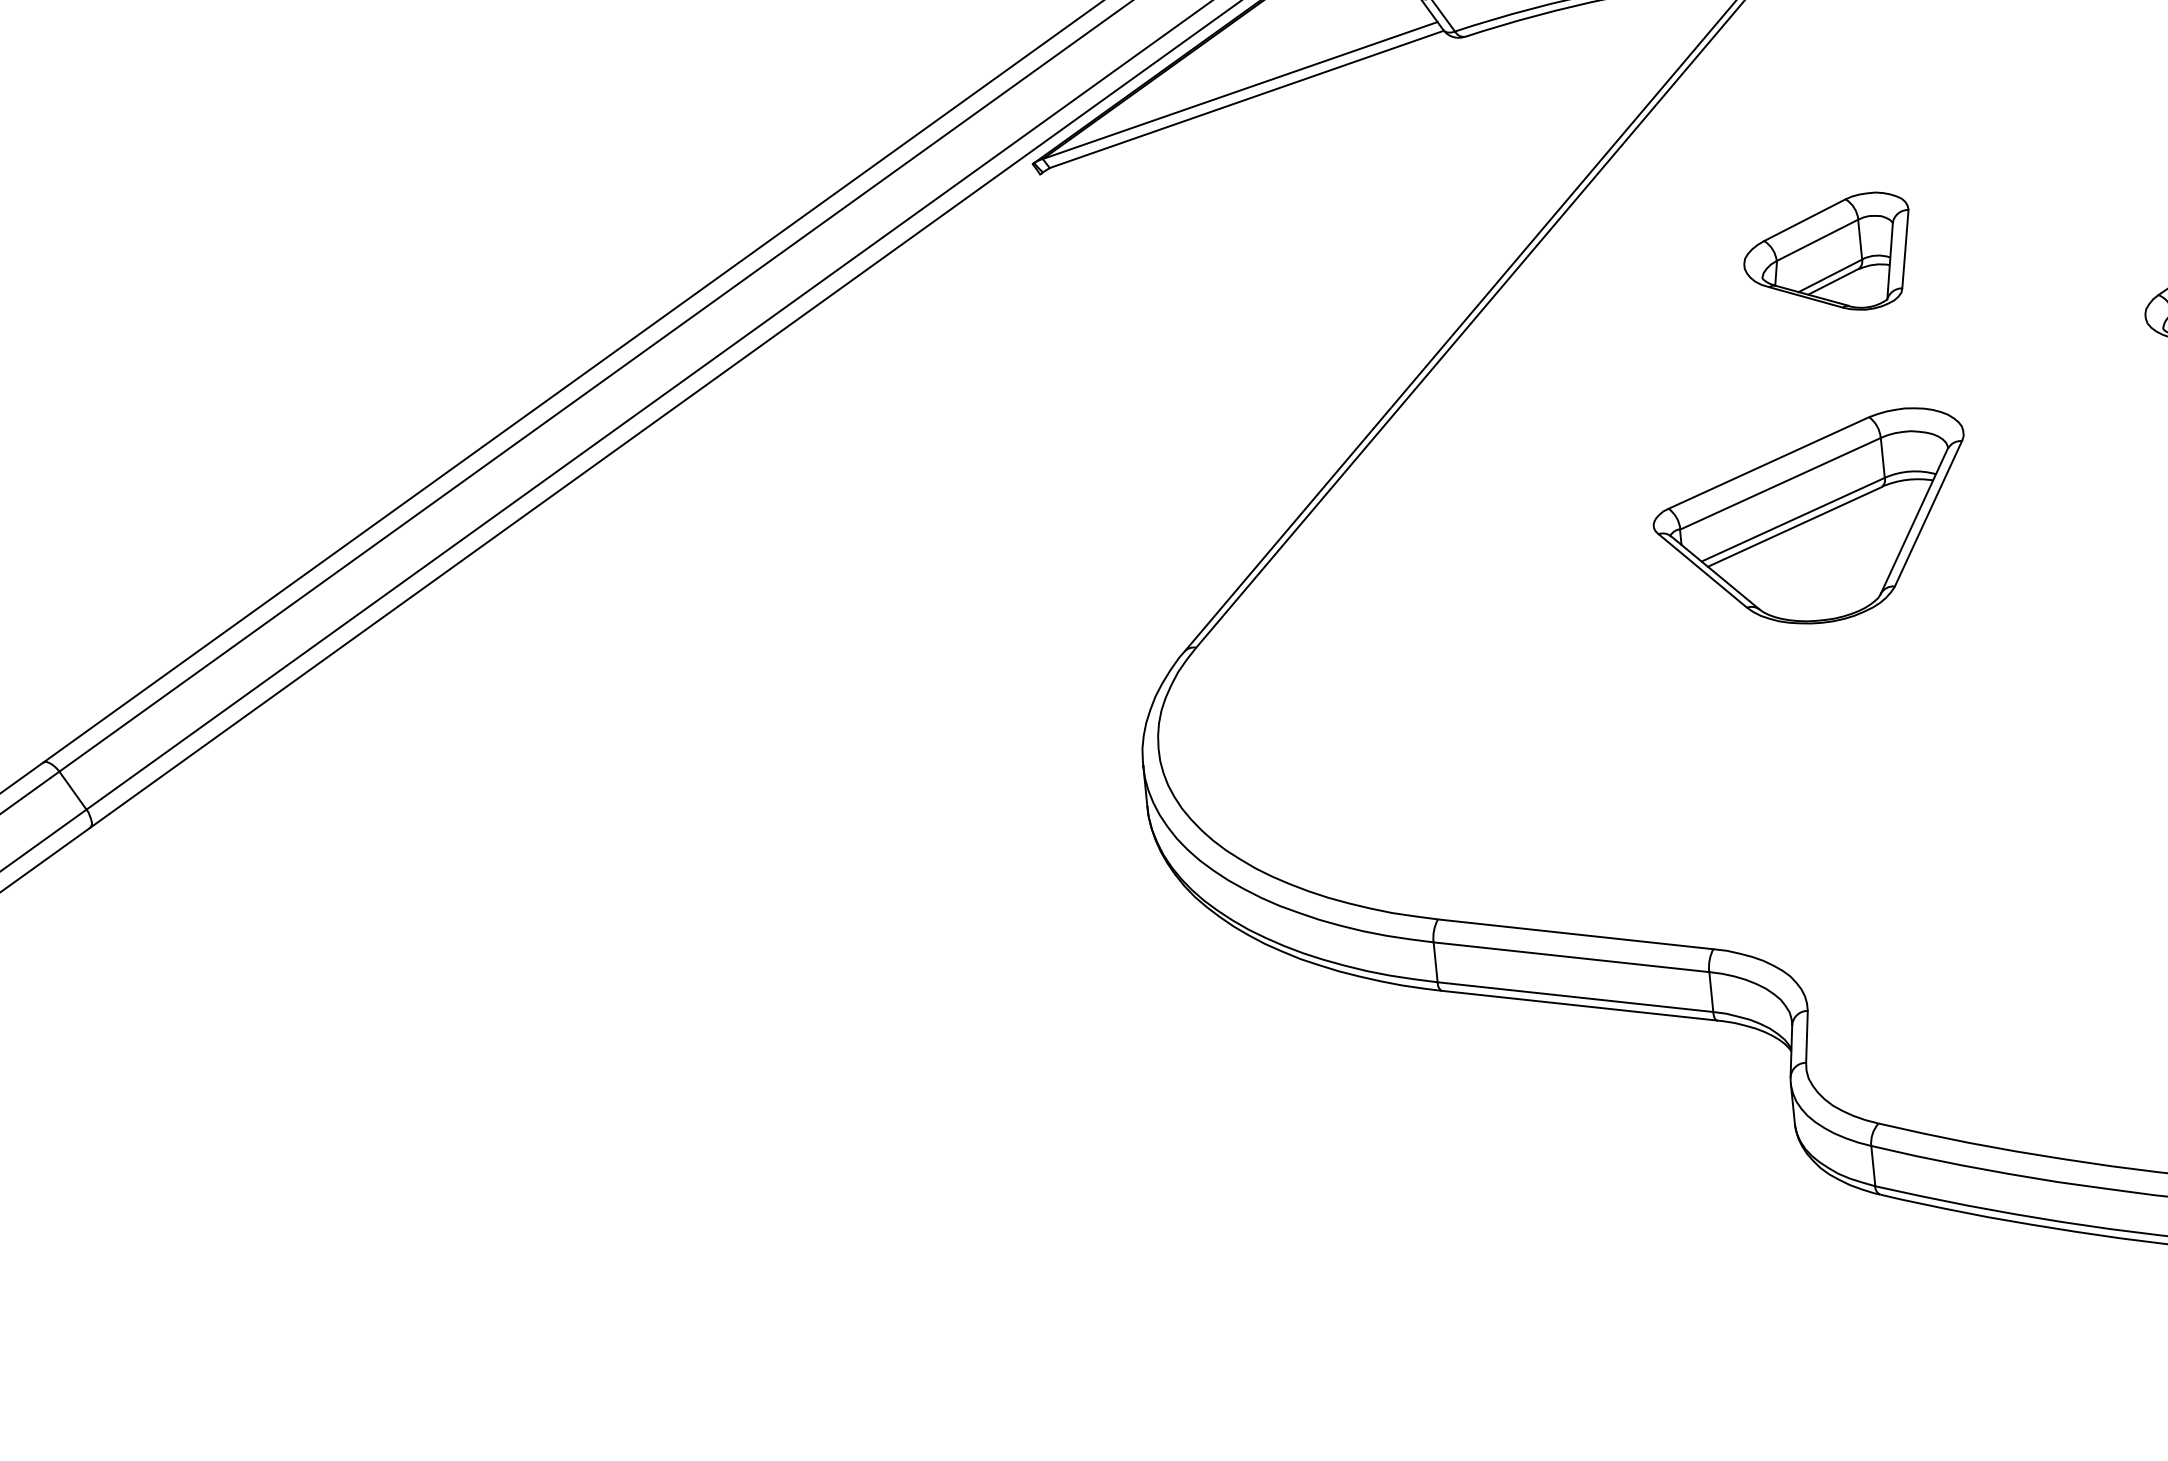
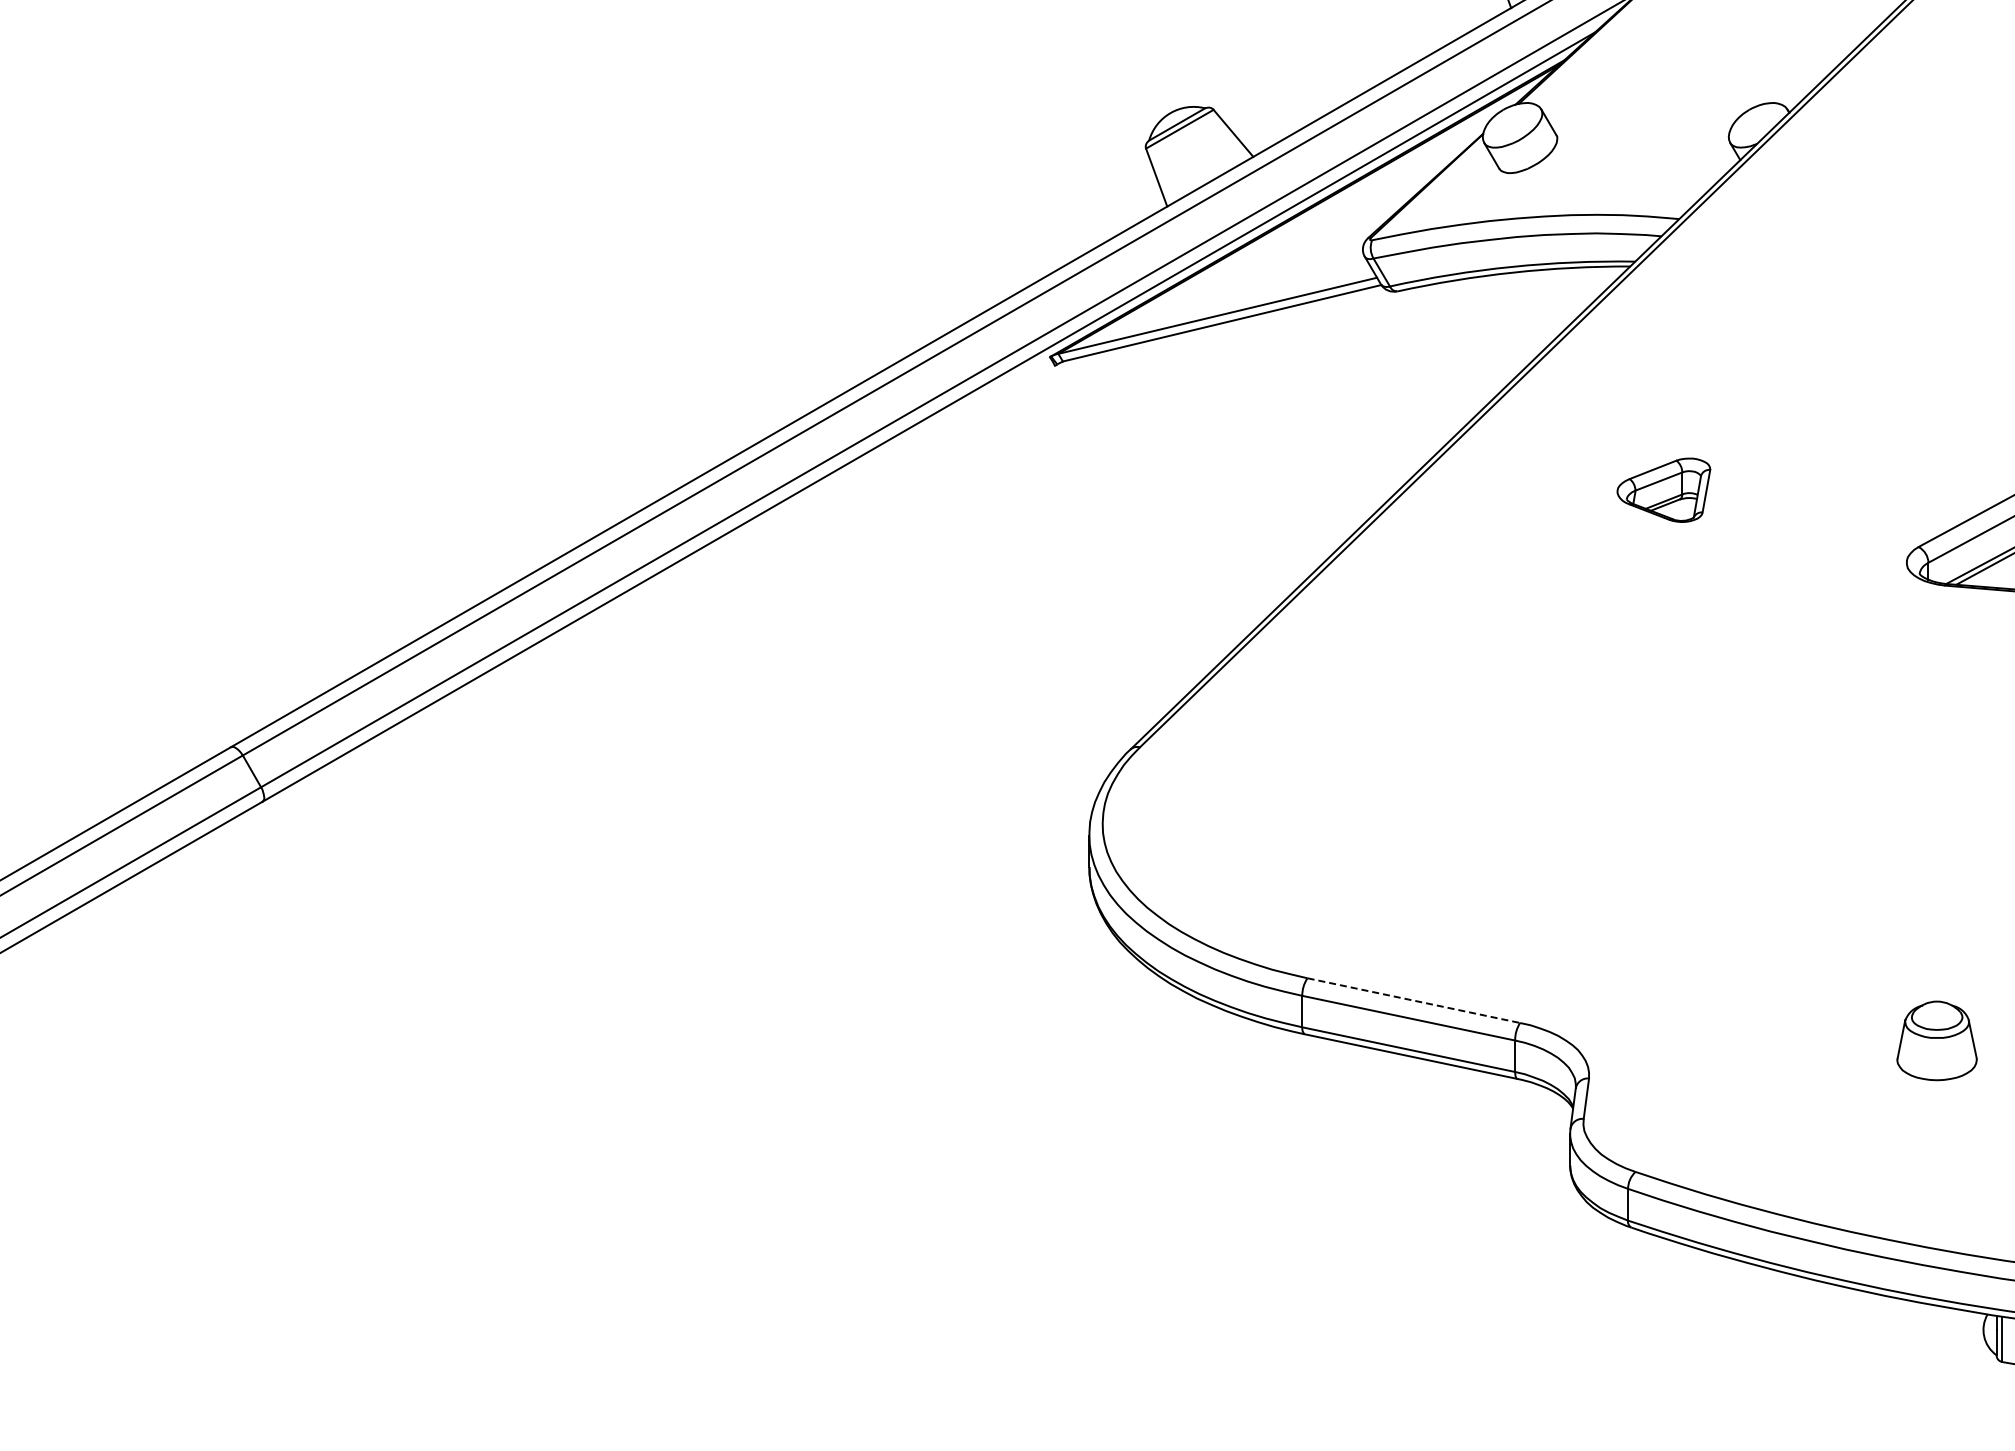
part: (1827, 255) -> (1663, 490), size x0.7
part: (1811, 519) -> (1630, 695), removed
line: (1575, 934) -> (1413, 1000), solid -> dashed

